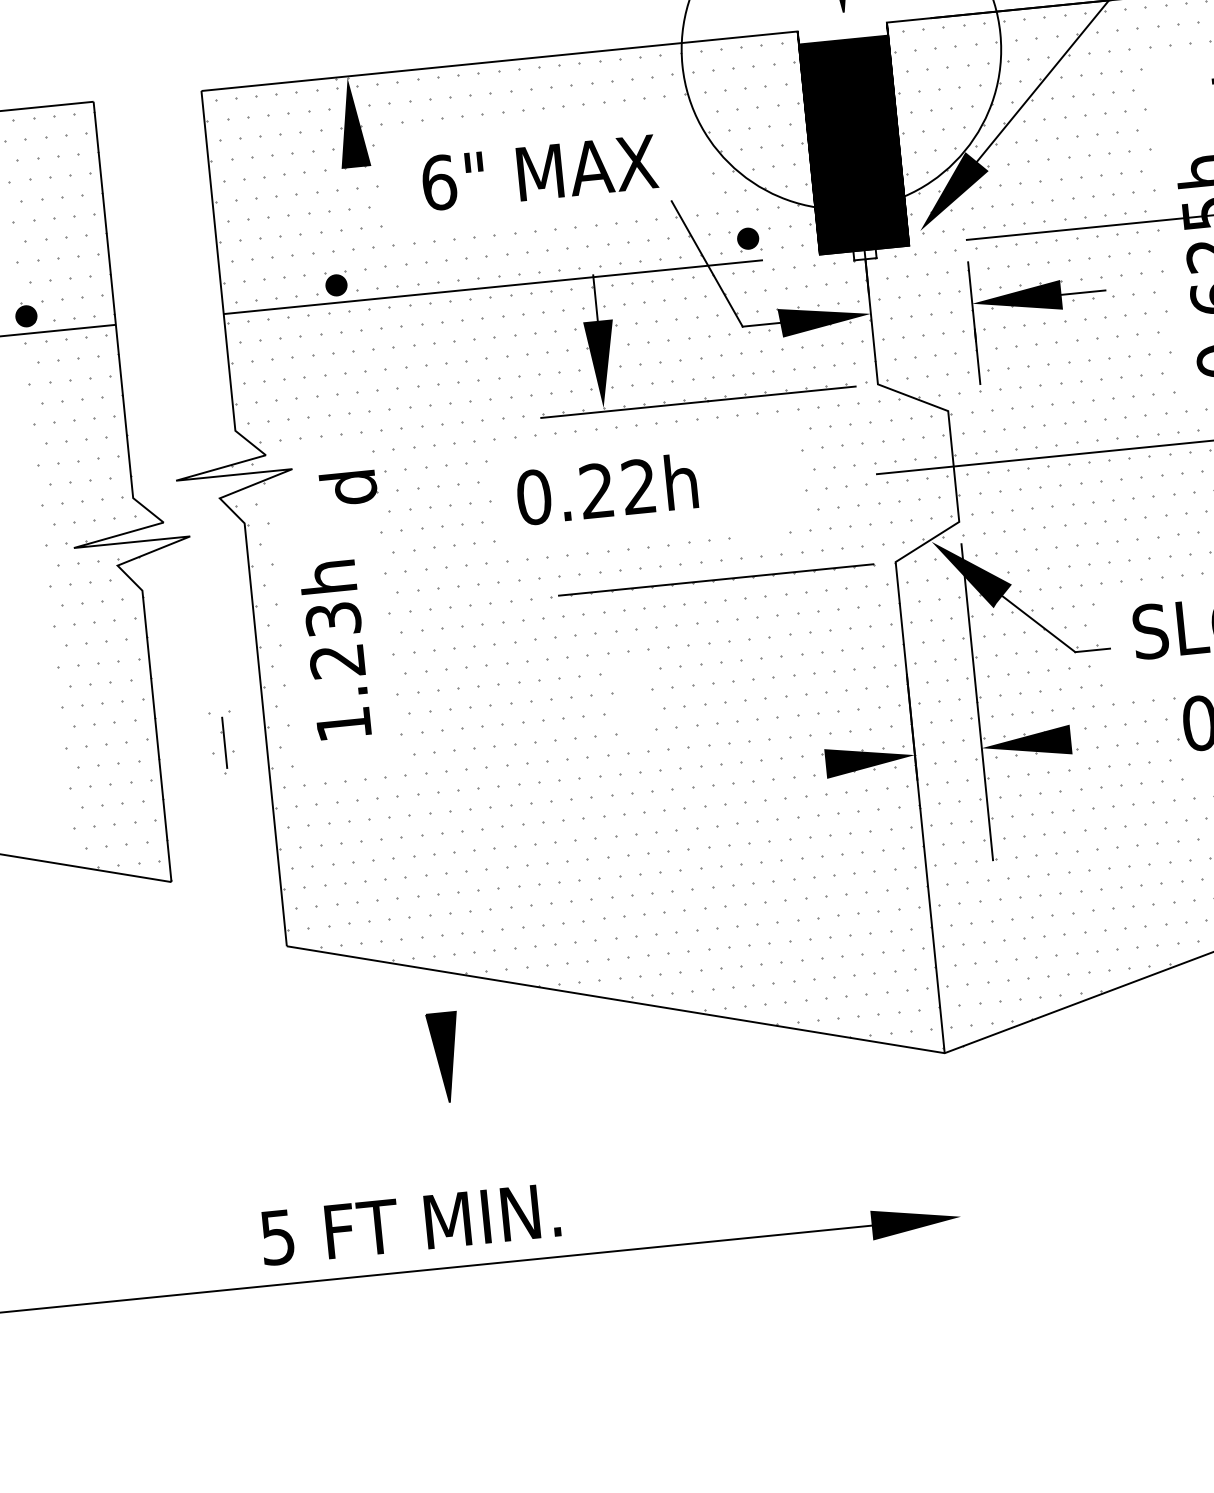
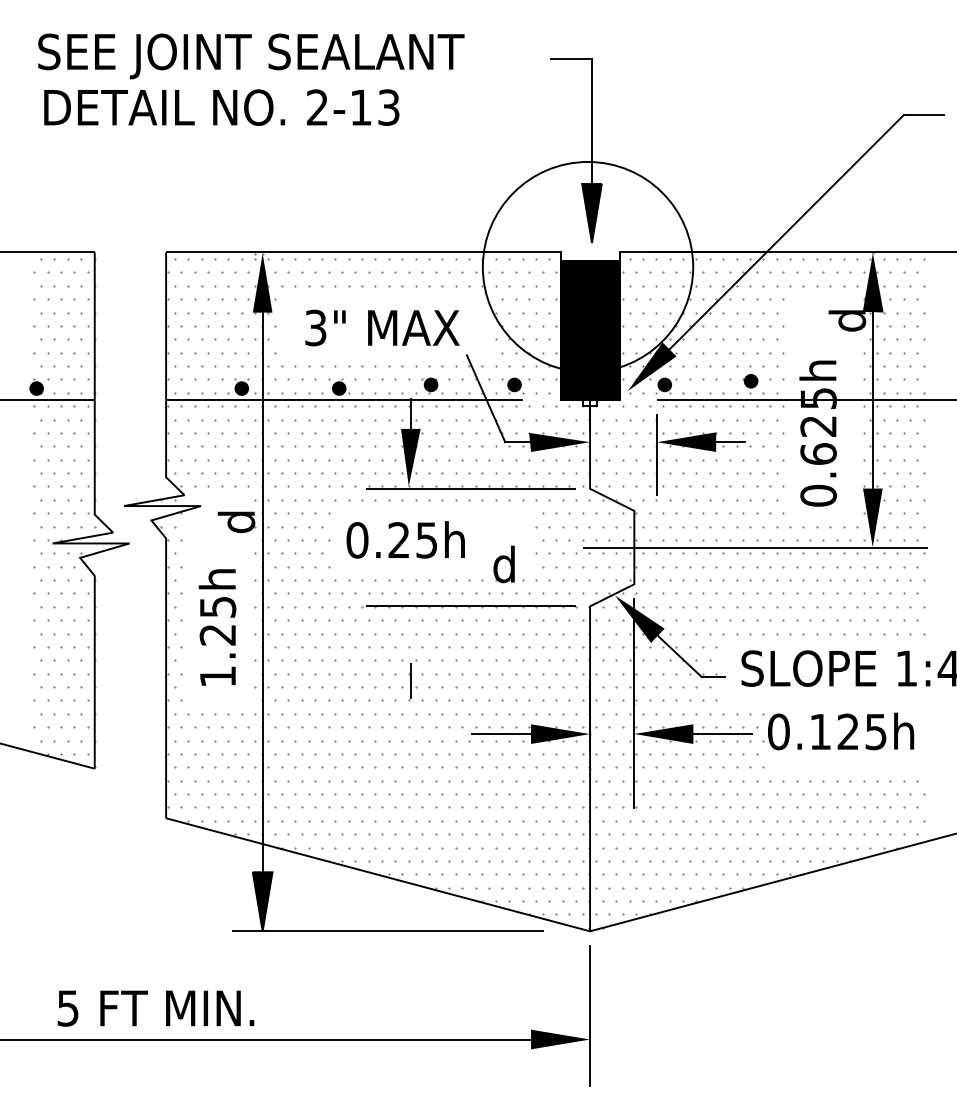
text: (438, 181) -> (315, 327), 6" -> 3"
fill: (1104, 197) -> (750, 381), added
fill: (974, 215) -> (664, 384), added
fill: (621, 250) -> (430, 384), added
fill: (482, 270) -> (338, 388), added
text: (638, 487) -> (426, 540), 0.22h -> 0.25h
part: (758, 511) -> (503, 564), added
line: (398, 590) -> (262, 592), added
text: (332, 618) -> (217, 606), 1.23h -> 1.25h
line: (1115, 735) -> (722, 734), added
part: (222, 742) -> (409, 680), moved
line: (781, 769) -> (501, 734), added
line: (638, 1084) -> (387, 931), added
line: (958, 1181) -> (590, 1016), added
text: (409, 1224) -> (155, 1008), moved

